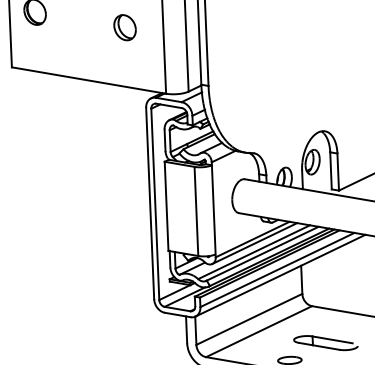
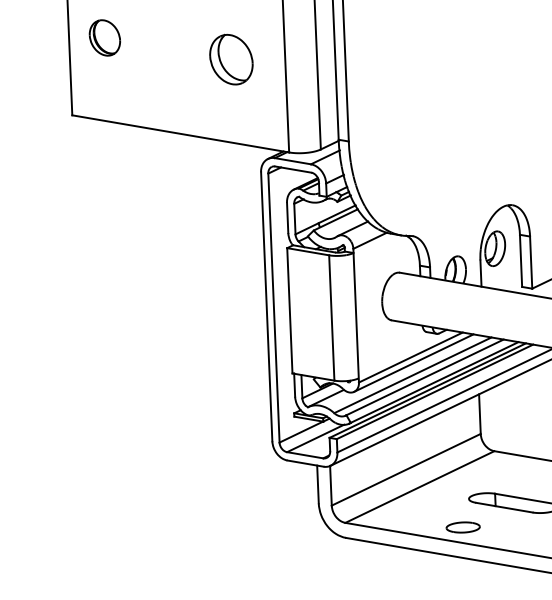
part: (125, 27) -> (231, 59), size x1.4

